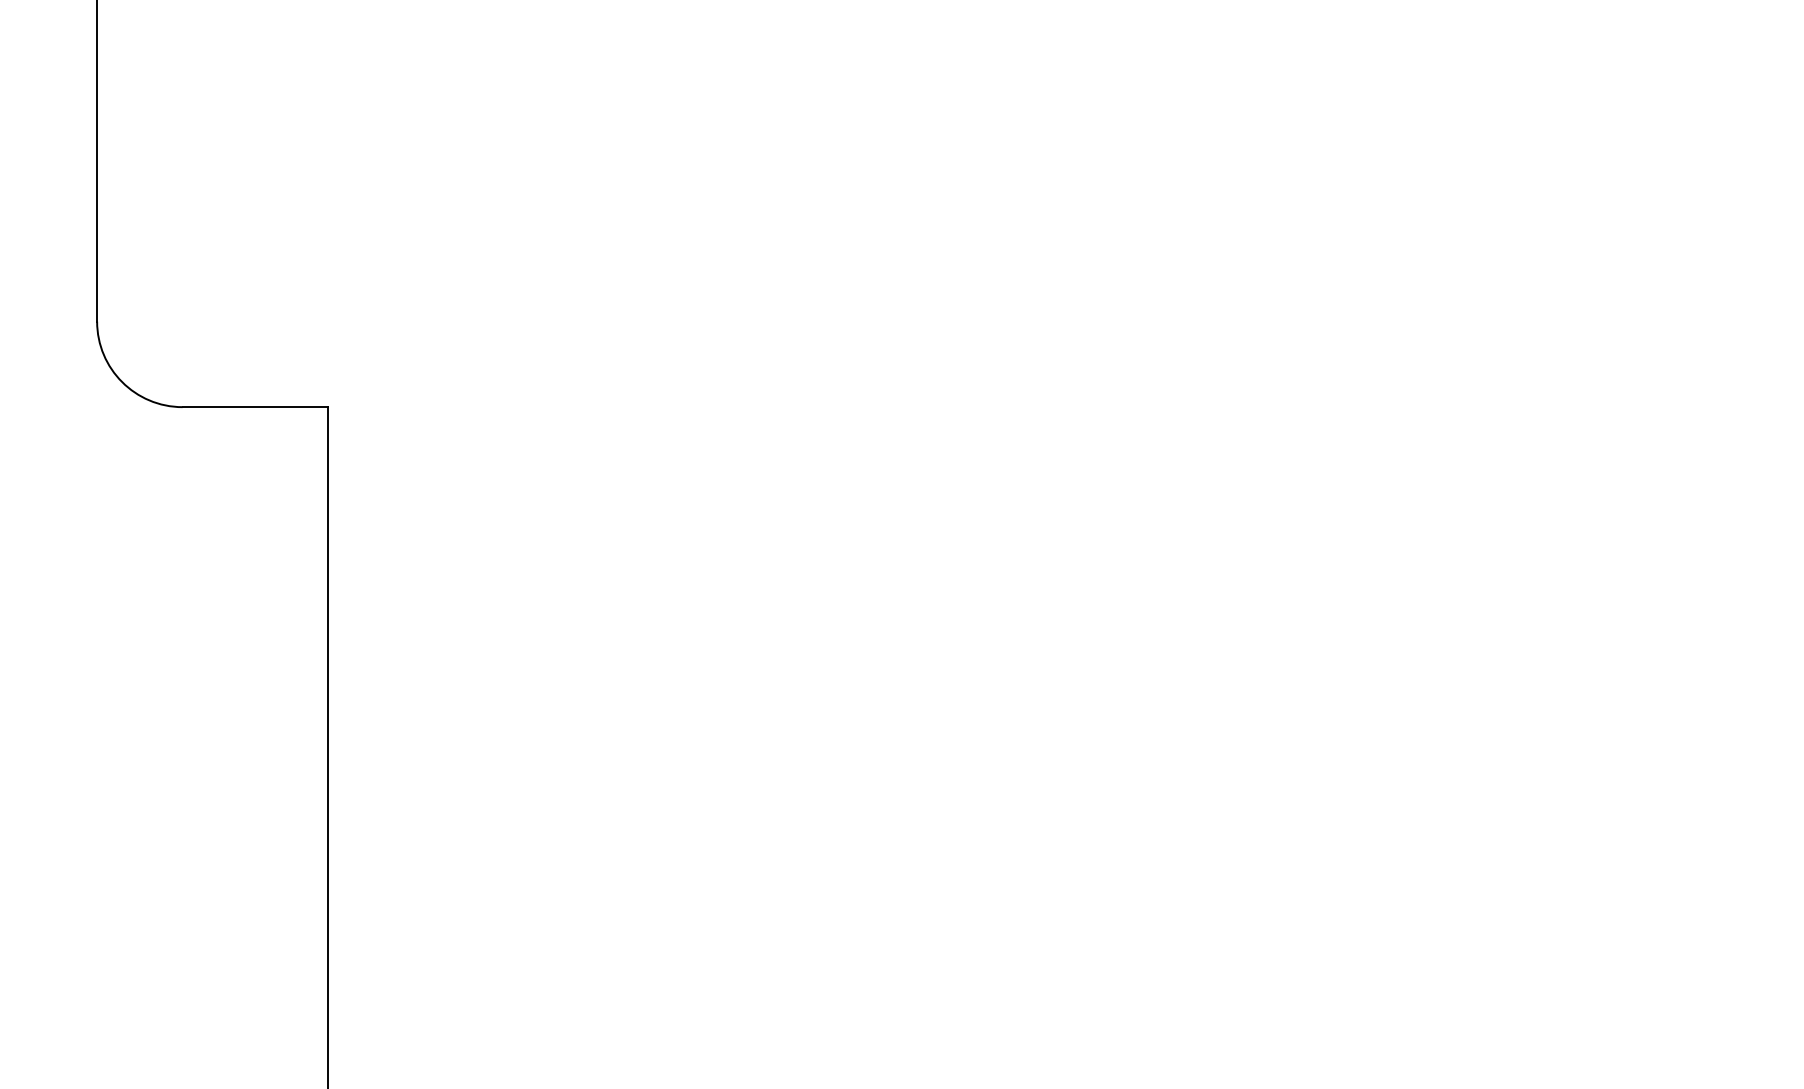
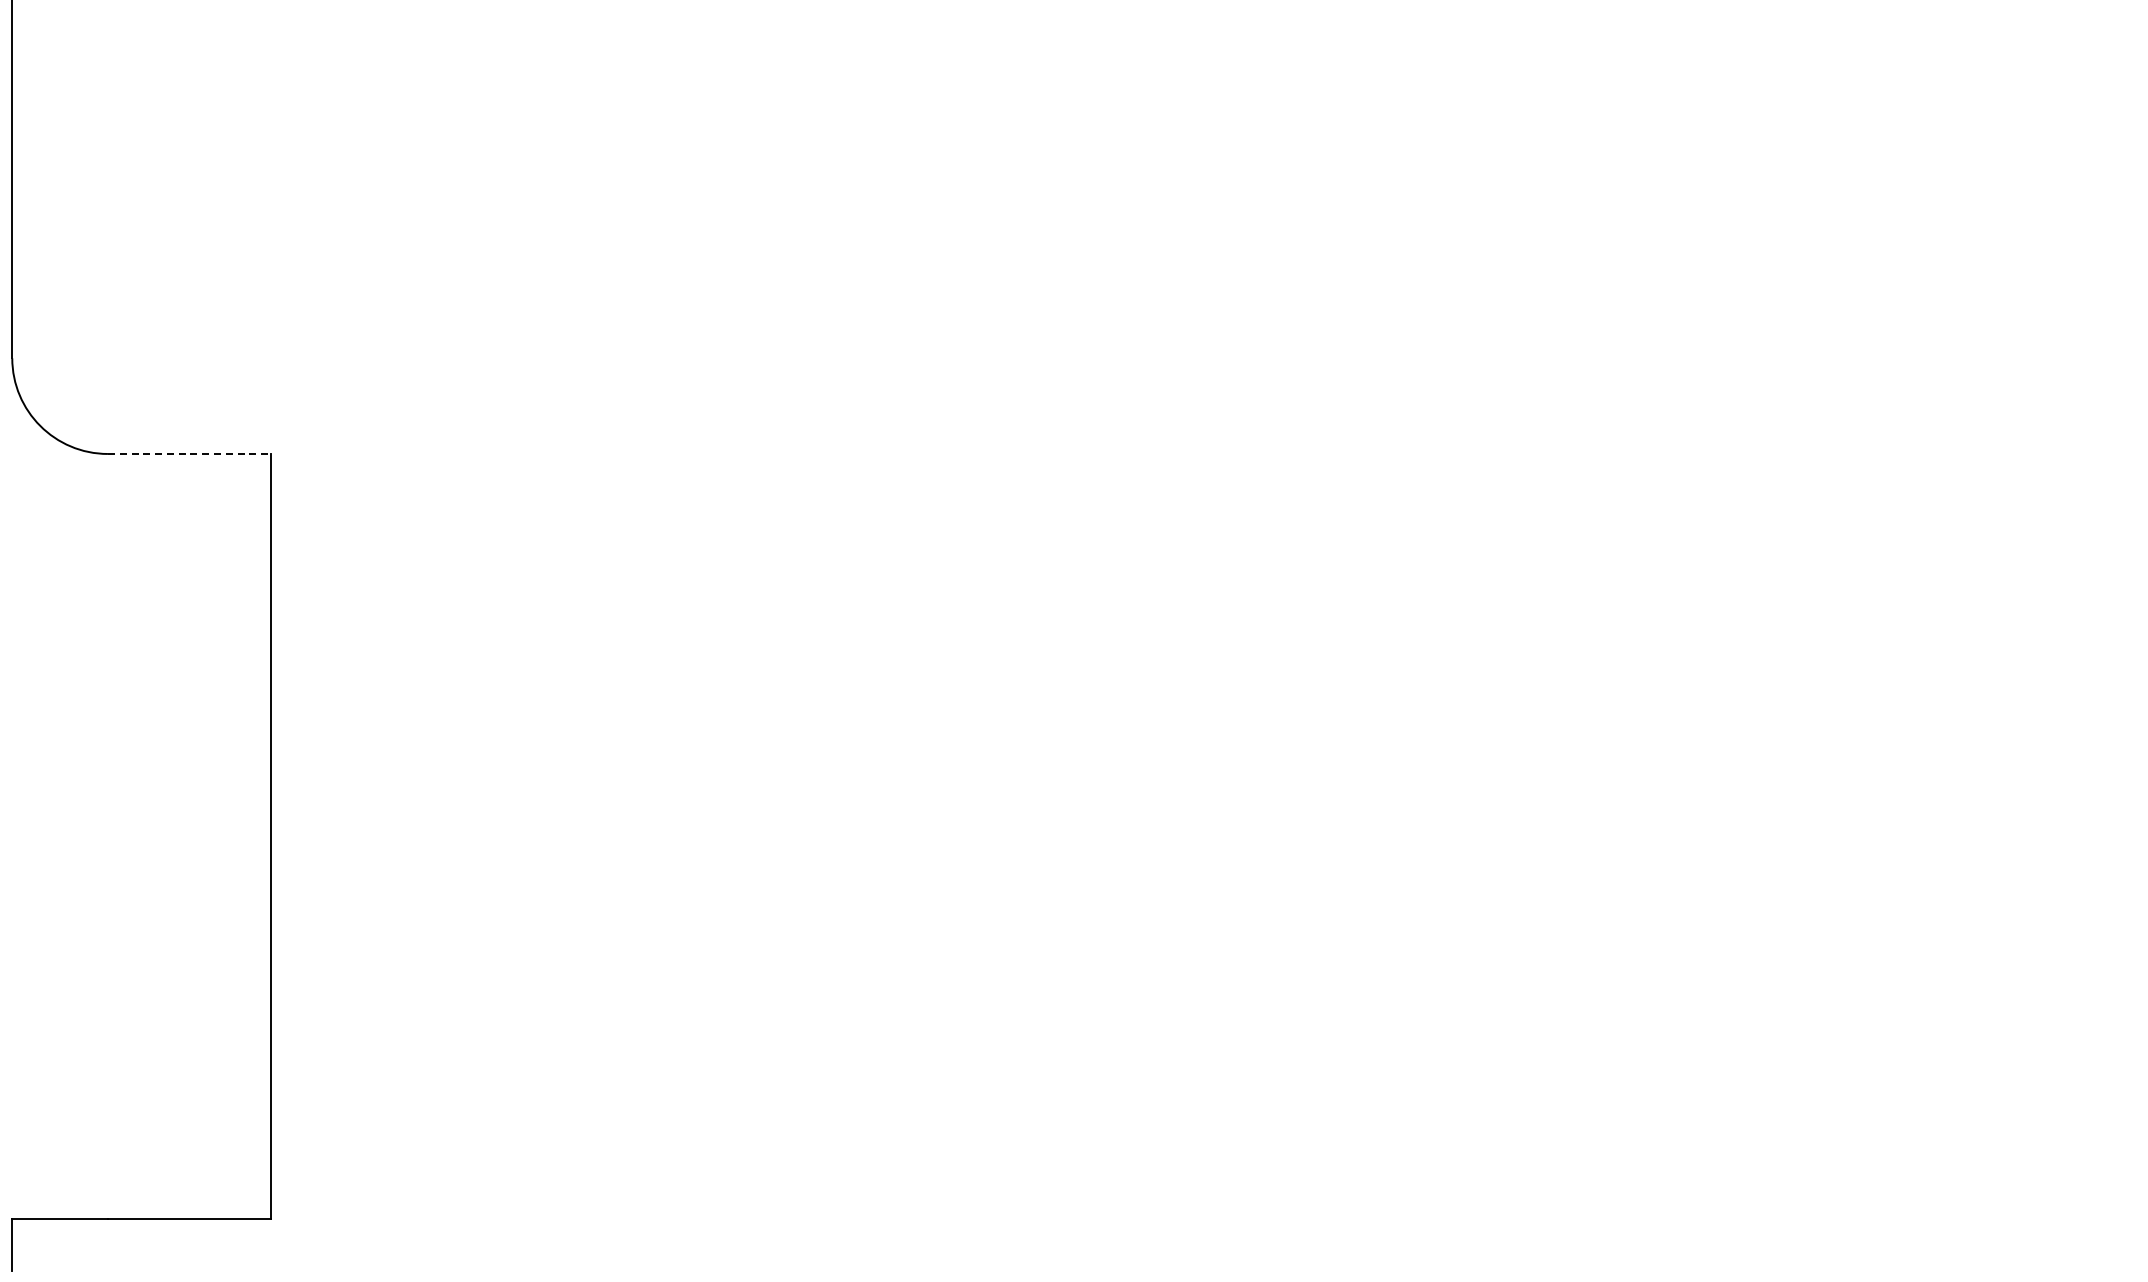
line: (255, 406) -> (189, 453), solid -> dashed

